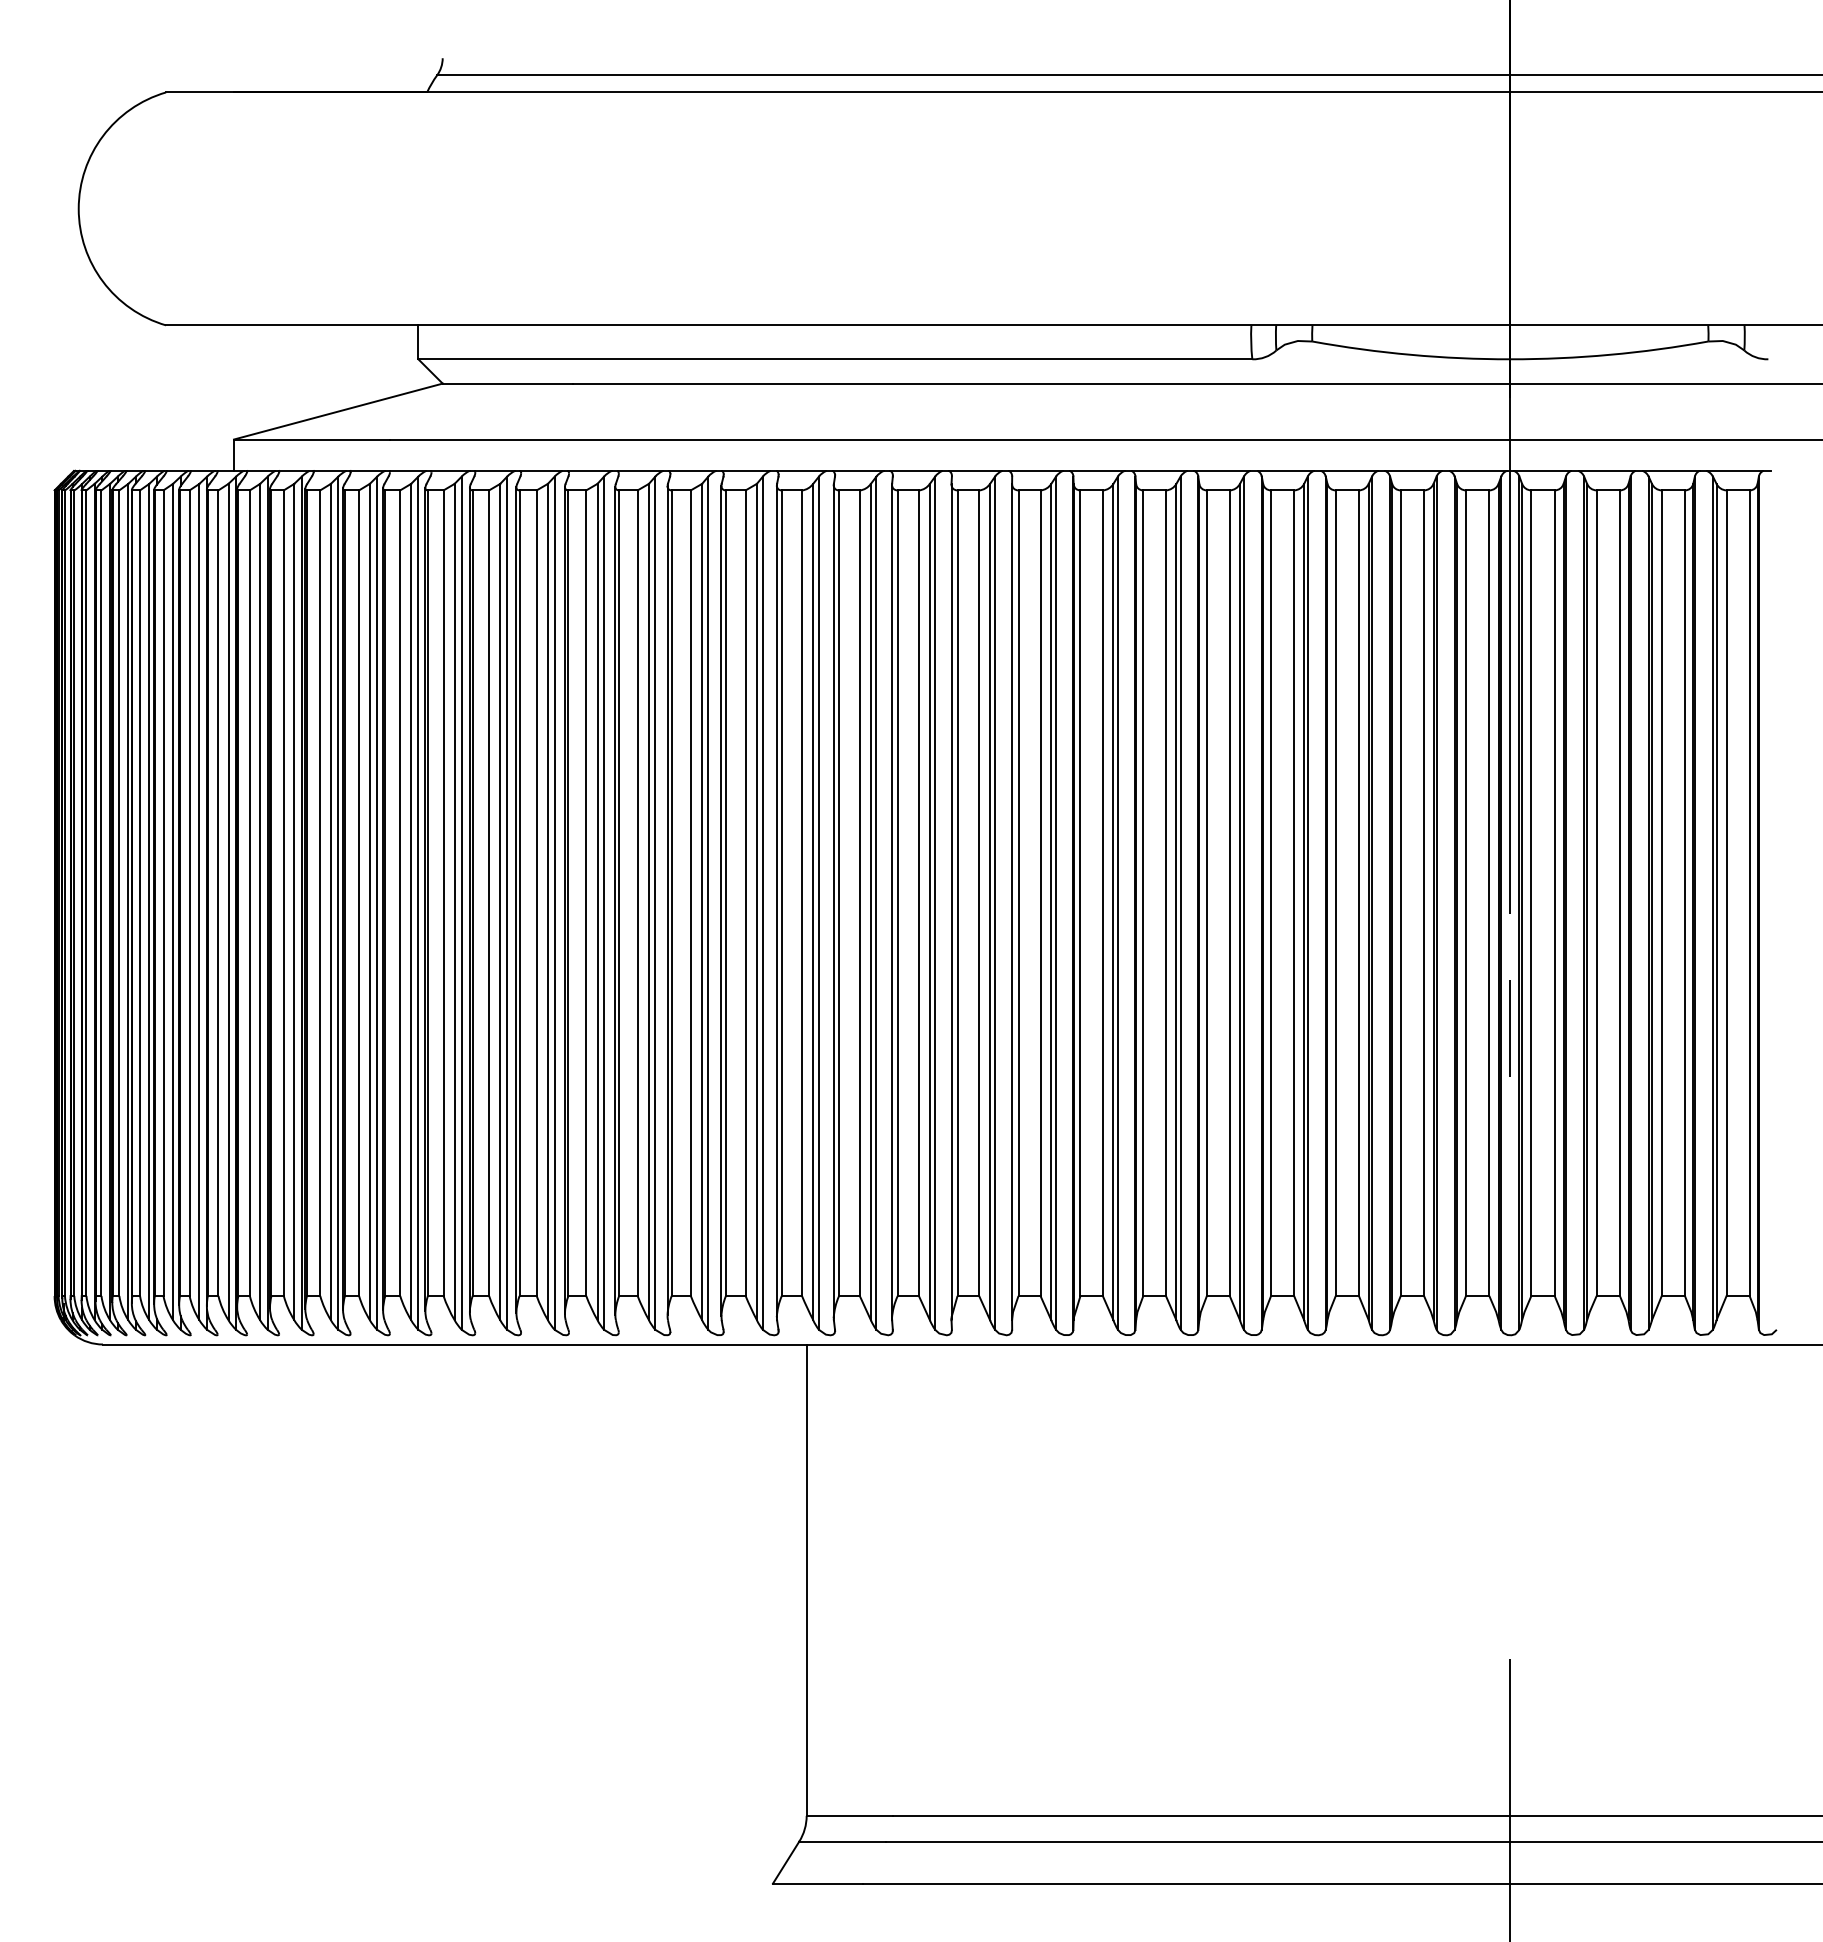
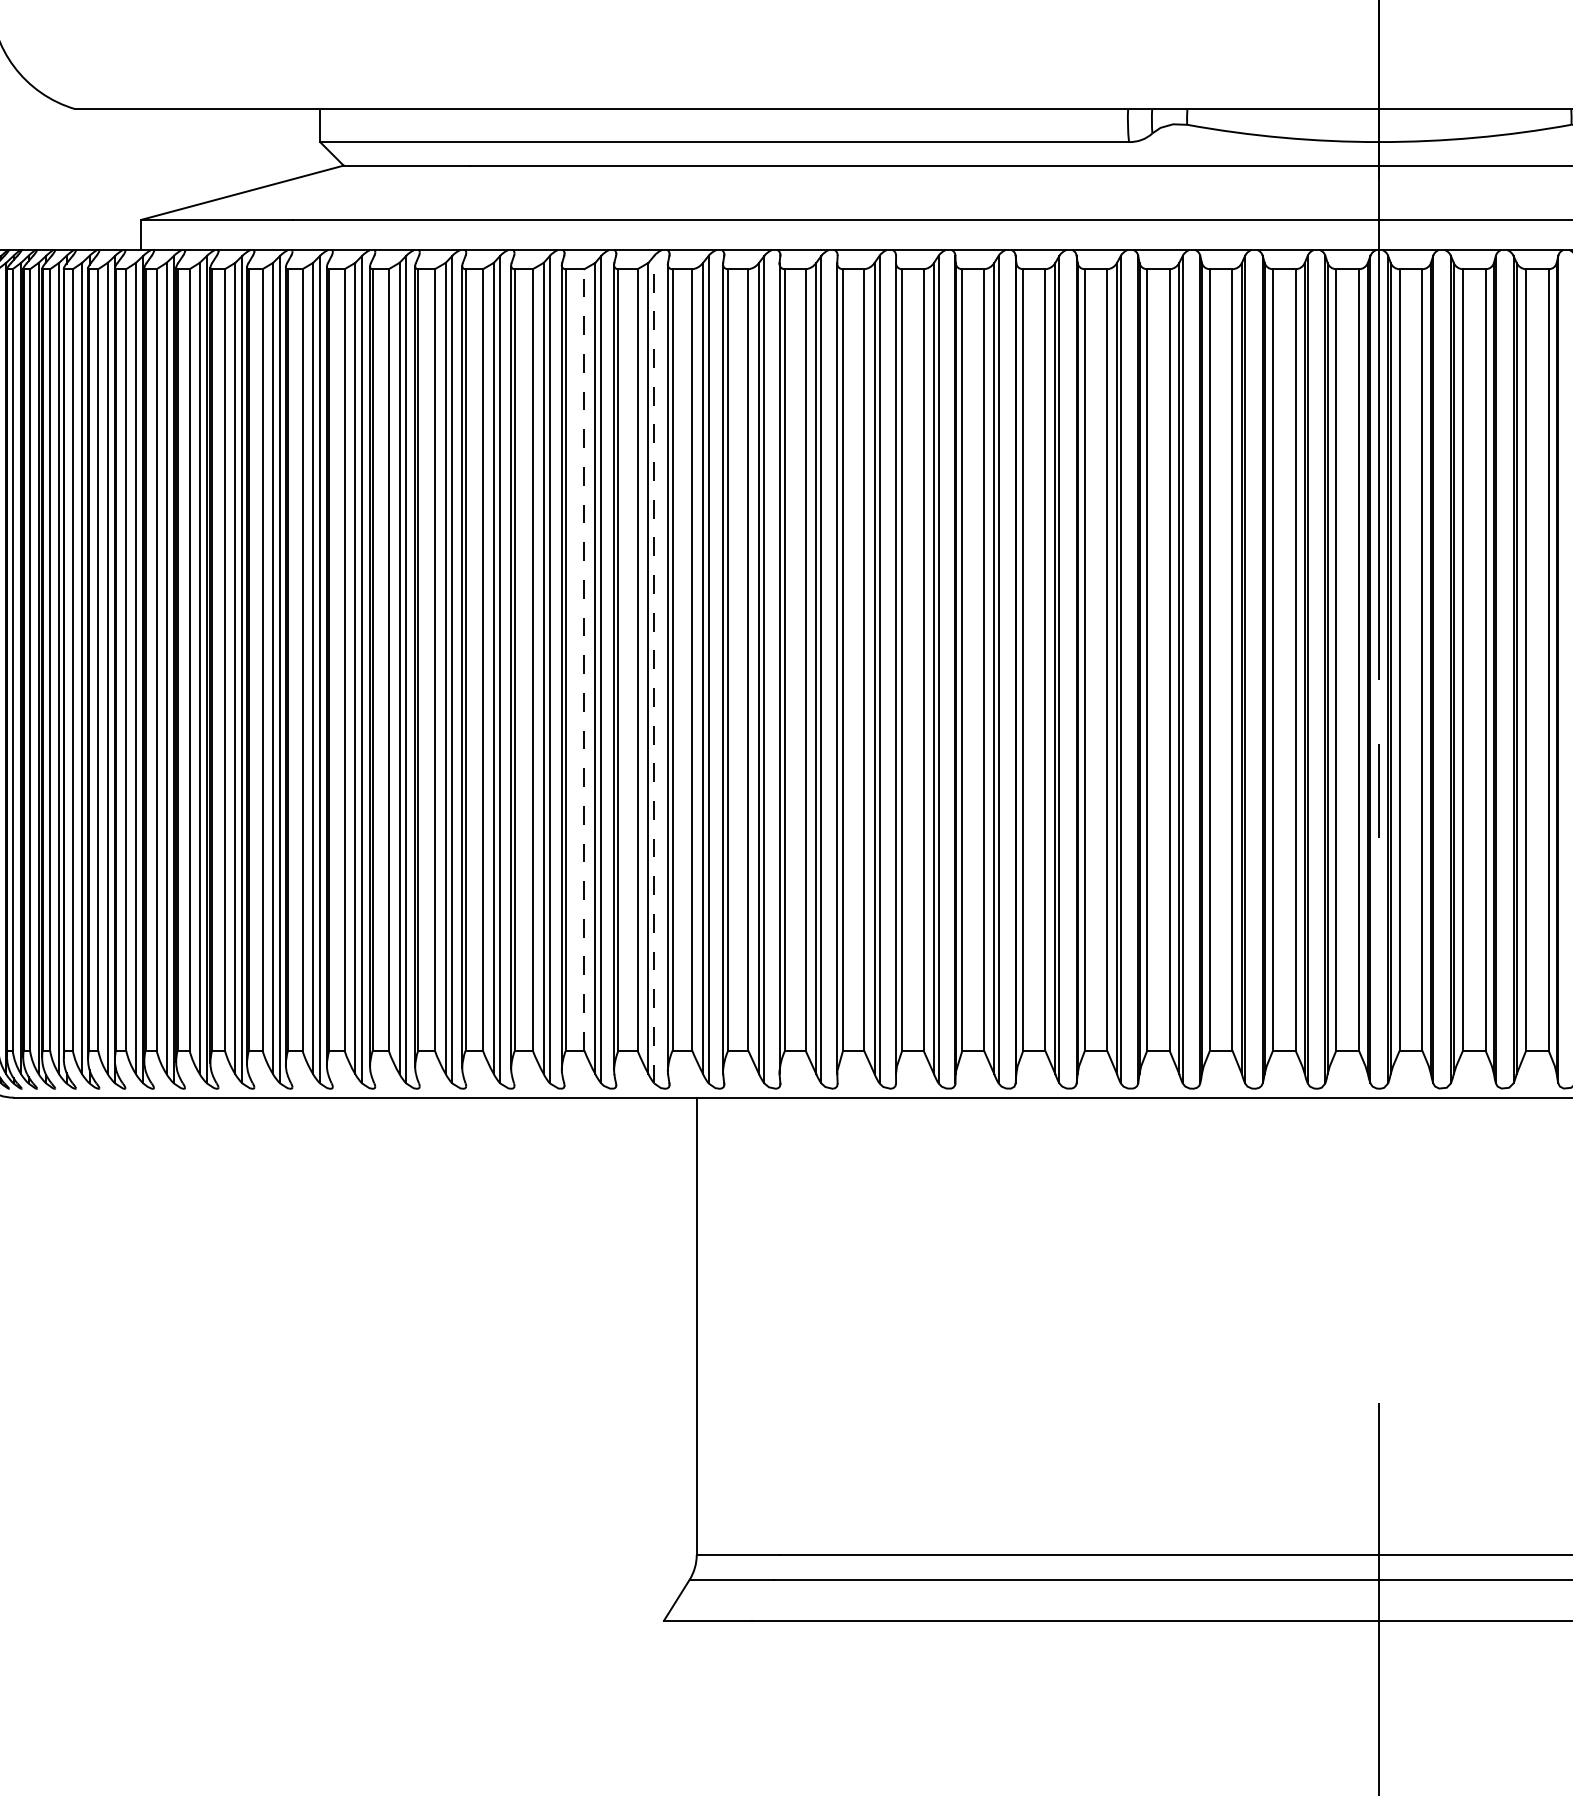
line: (690, 893) -> (584, 660), solid -> dashed
line: (762, 903) -> (653, 669), solid -> dashed

